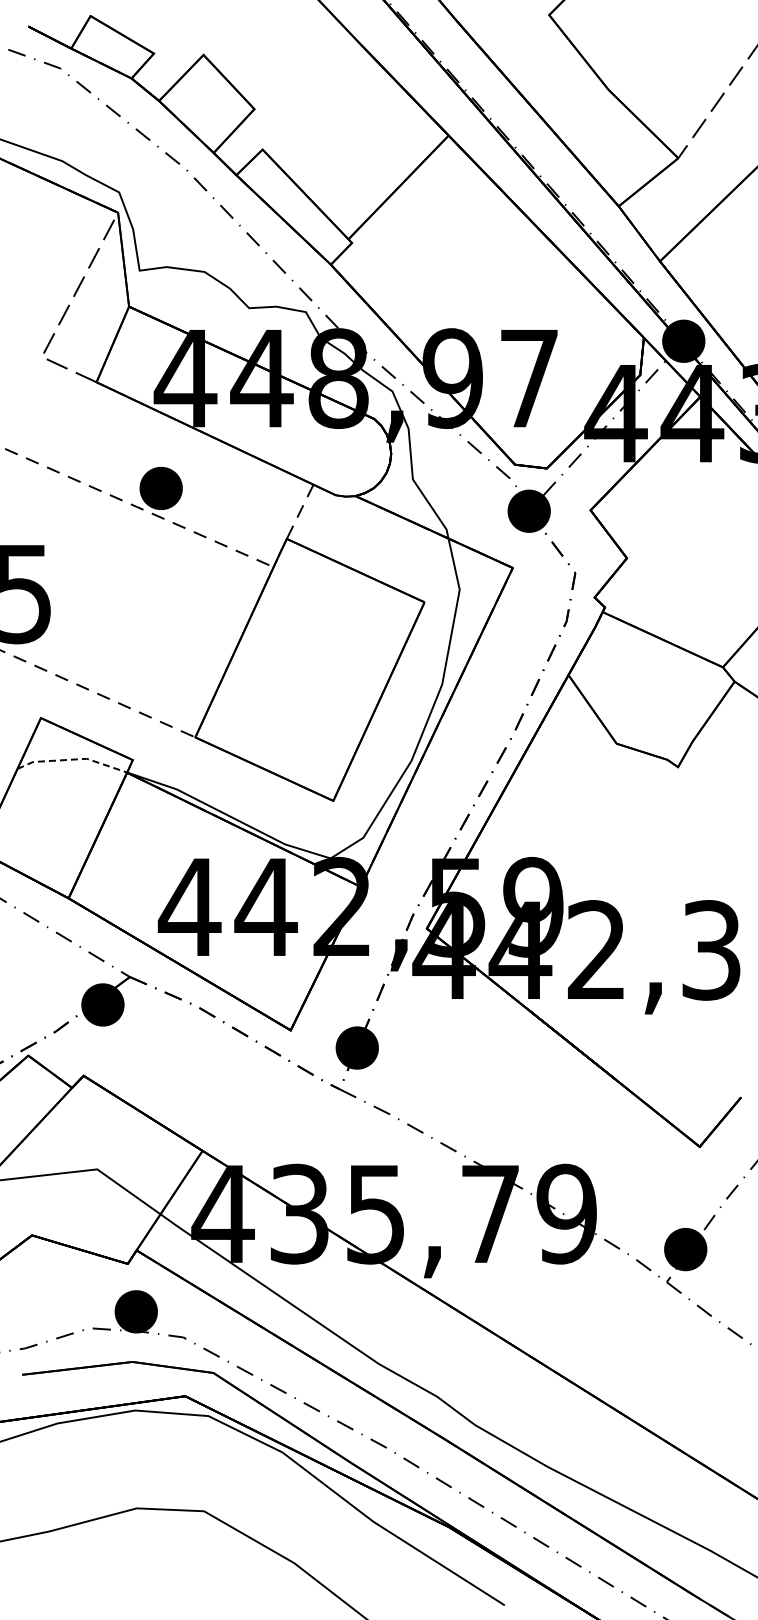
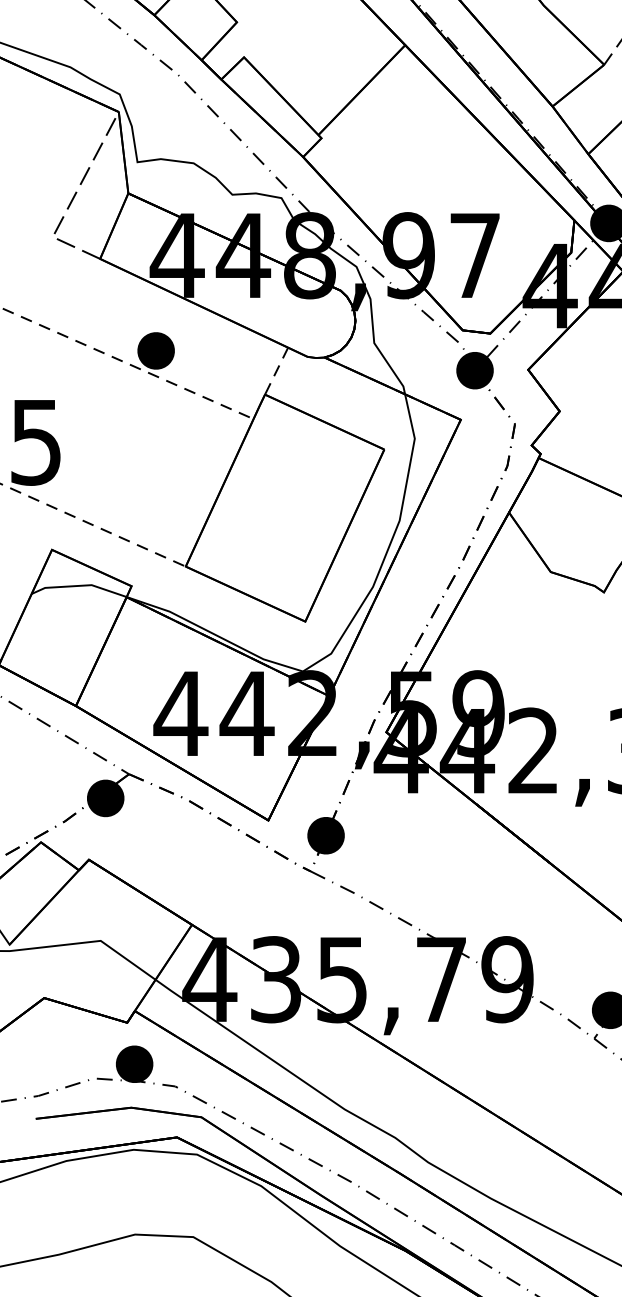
line: (72, 759) -> (79, 585), dashed -> solid

